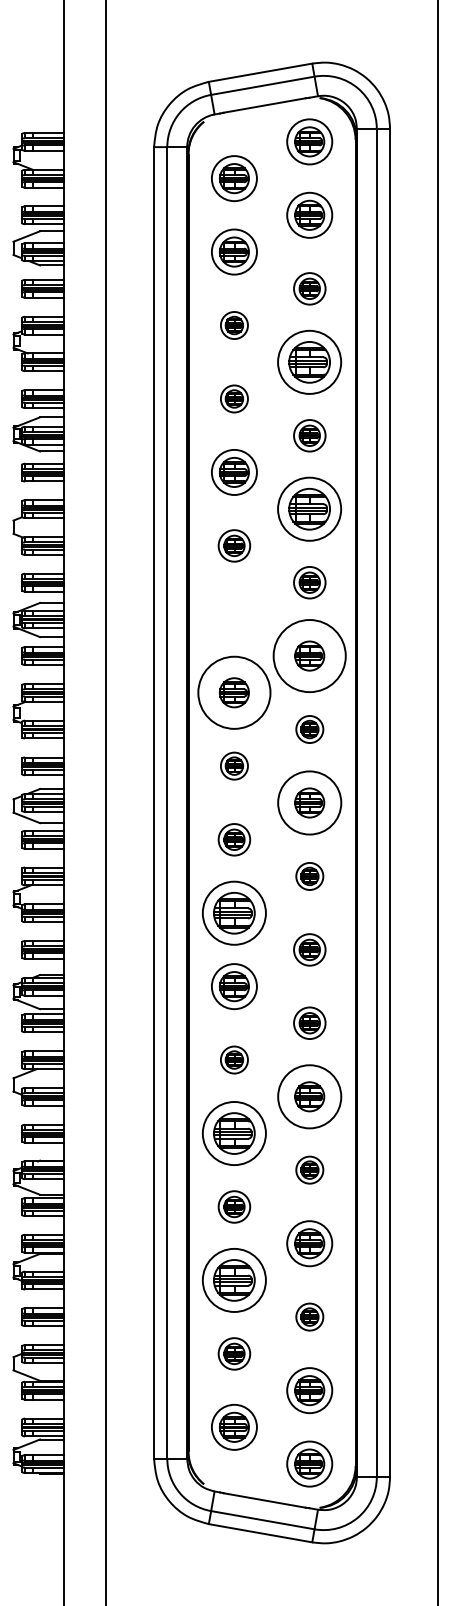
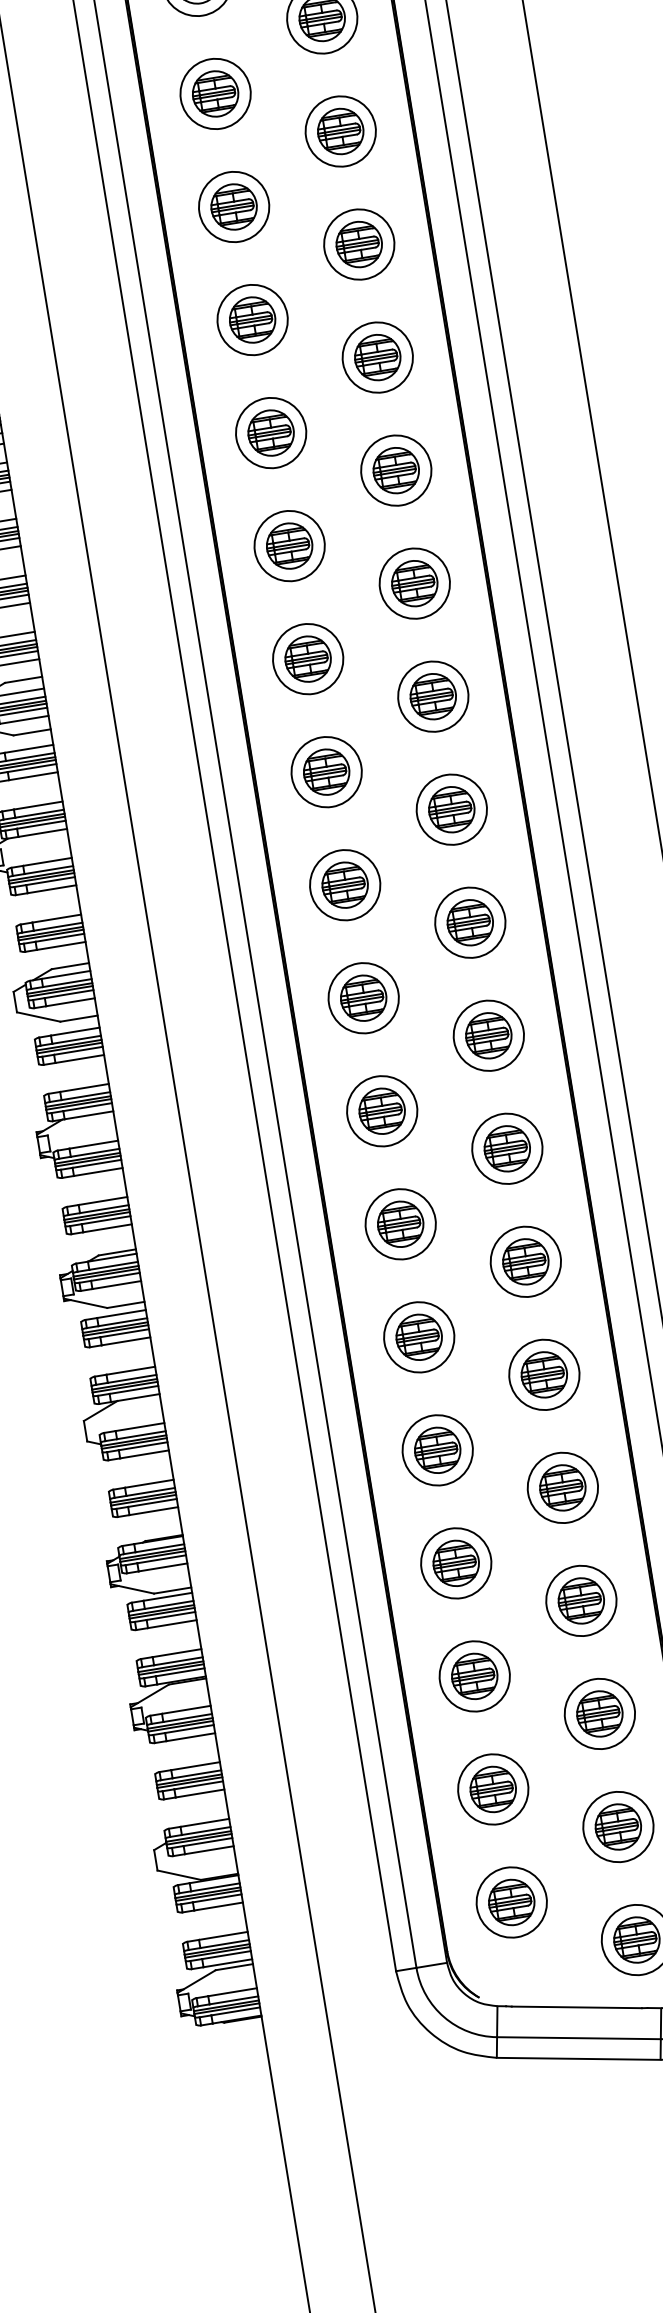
part: (309, 288) -> (340, 131), size x1.43
part: (234, 325) -> (234, 206), size x1.67
part: (309, 361) -> (358, 243), size x0.71
part: (234, 398) -> (252, 319), size x1.67
part: (309, 435) -> (377, 357), size x1.43
part: (309, 508) -> (395, 469), size x0.71
part: (234, 545) -> (289, 545), size x1.43
part: (309, 582) -> (414, 583), size x1.43
part: (234, 618) -> (308, 657), added
circle: (309, 655) -> (432, 695), size x0.62
circle: (233, 692) -> (325, 771), size x0.62
part: (309, 729) -> (451, 809), size x1.67
part: (234, 765) -> (345, 884), size x1.67
circle: (309, 802) -> (469, 922), size x0.71
part: (234, 839) -> (363, 997), size x1.43
part: (309, 876) -> (488, 1035), size x1.67
part: (234, 912) -> (382, 1110), size x0.71
part: (309, 949) -> (506, 1148), size x1.43
part: (309, 1022) -> (525, 1260), size x1.43
part: (234, 1059) -> (419, 1336), size x1.67
circle: (309, 1096) -> (543, 1374), size x0.71
part: (234, 1133) -> (437, 1450), size x0.71
part: (309, 1169) -> (562, 1486), size x1.67
part: (234, 1206) -> (456, 1562), size x1.43
part: (234, 1280) -> (474, 1676), size x0.71
part: (309, 1316) -> (599, 1712), size x1.67
part: (234, 1353) -> (493, 1788), size x1.43

